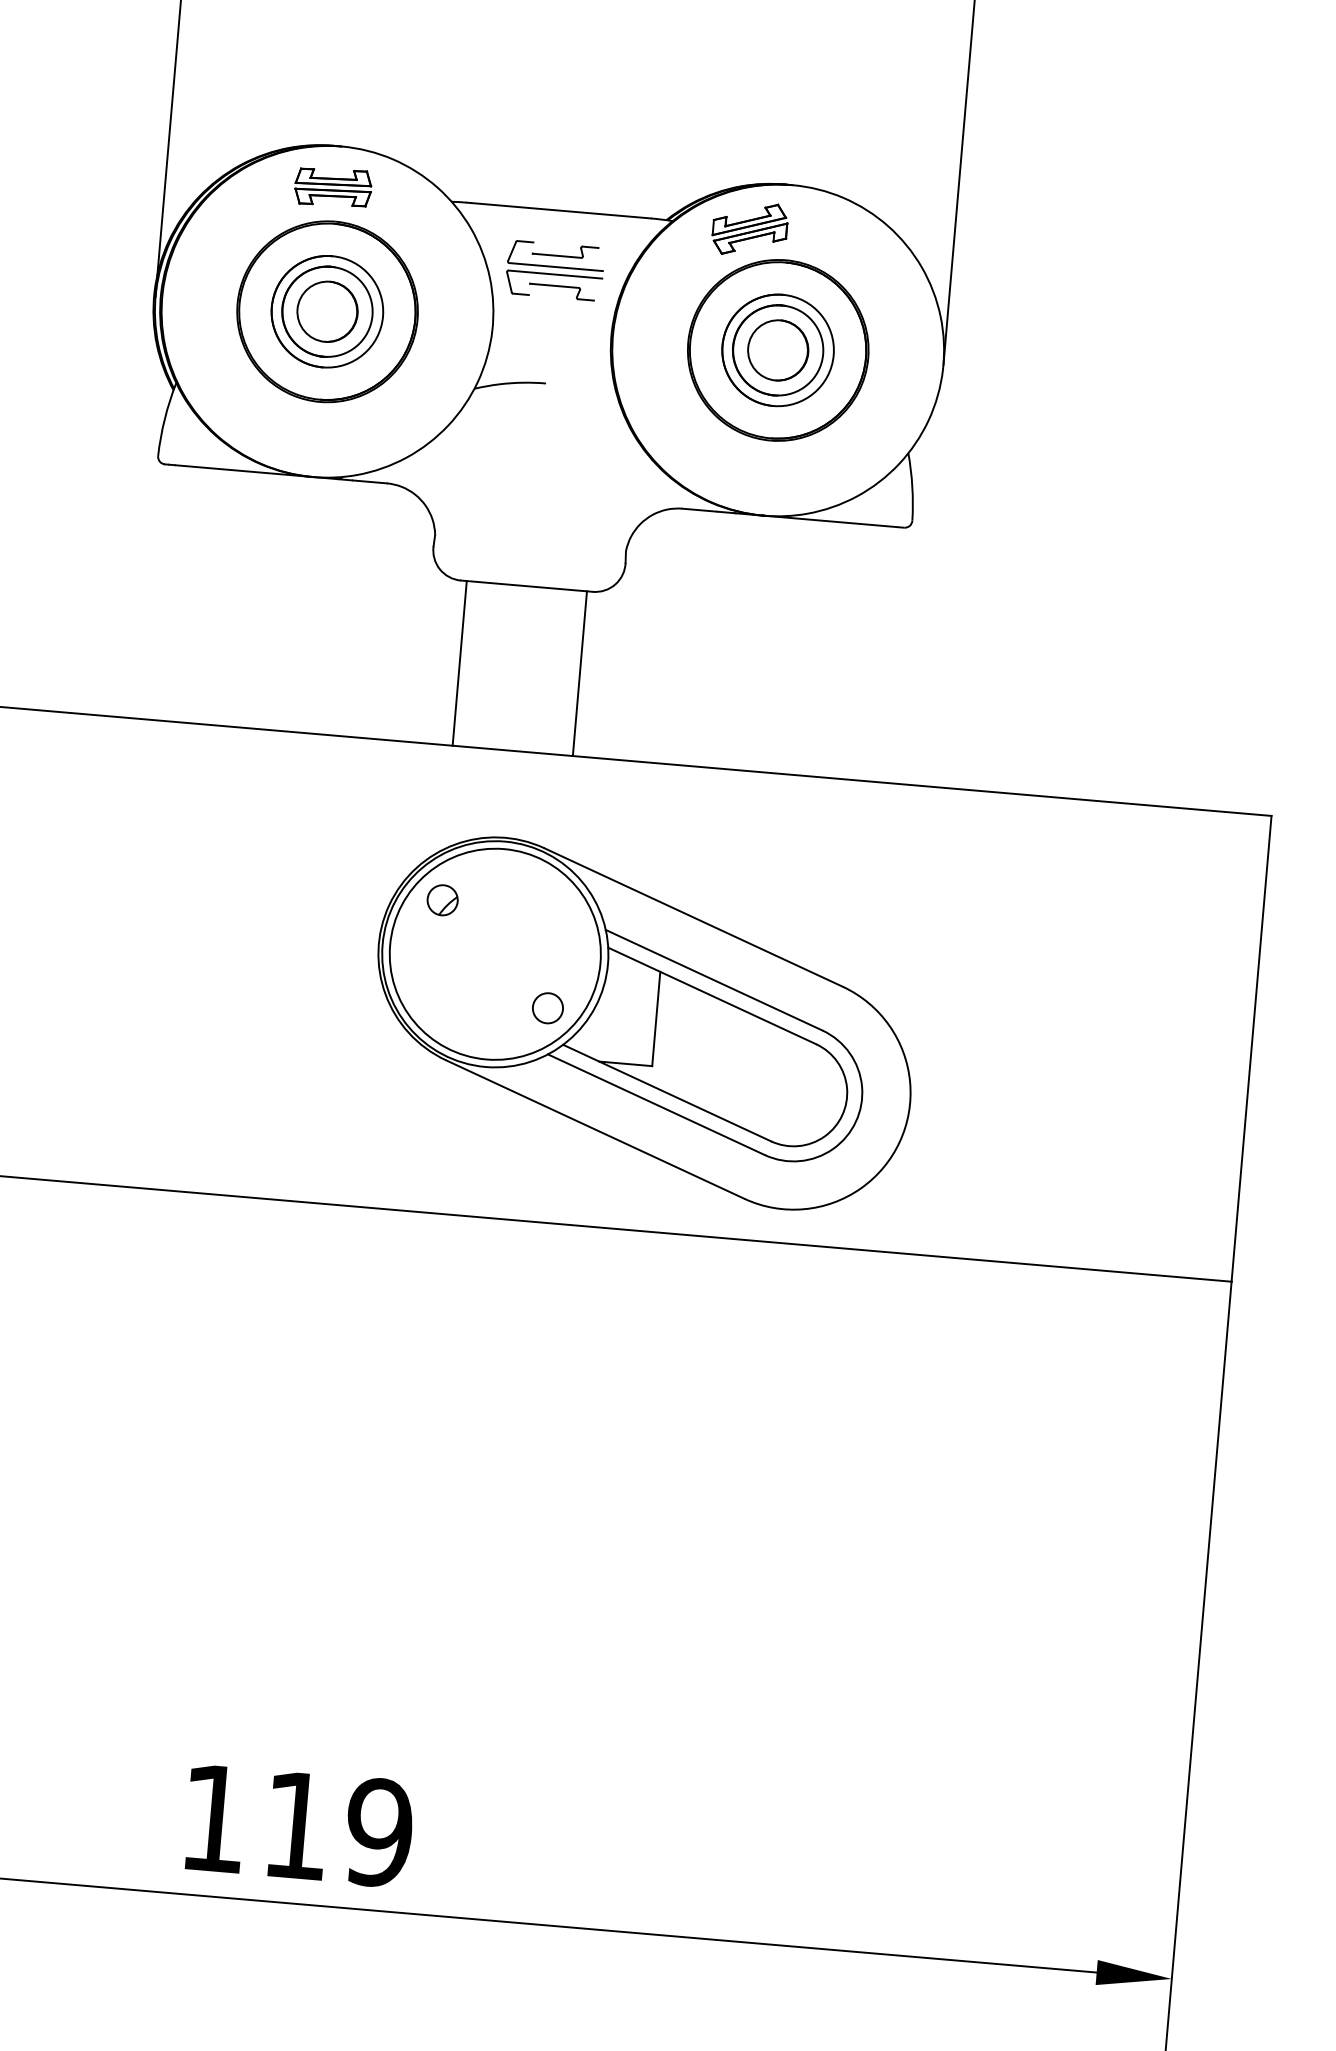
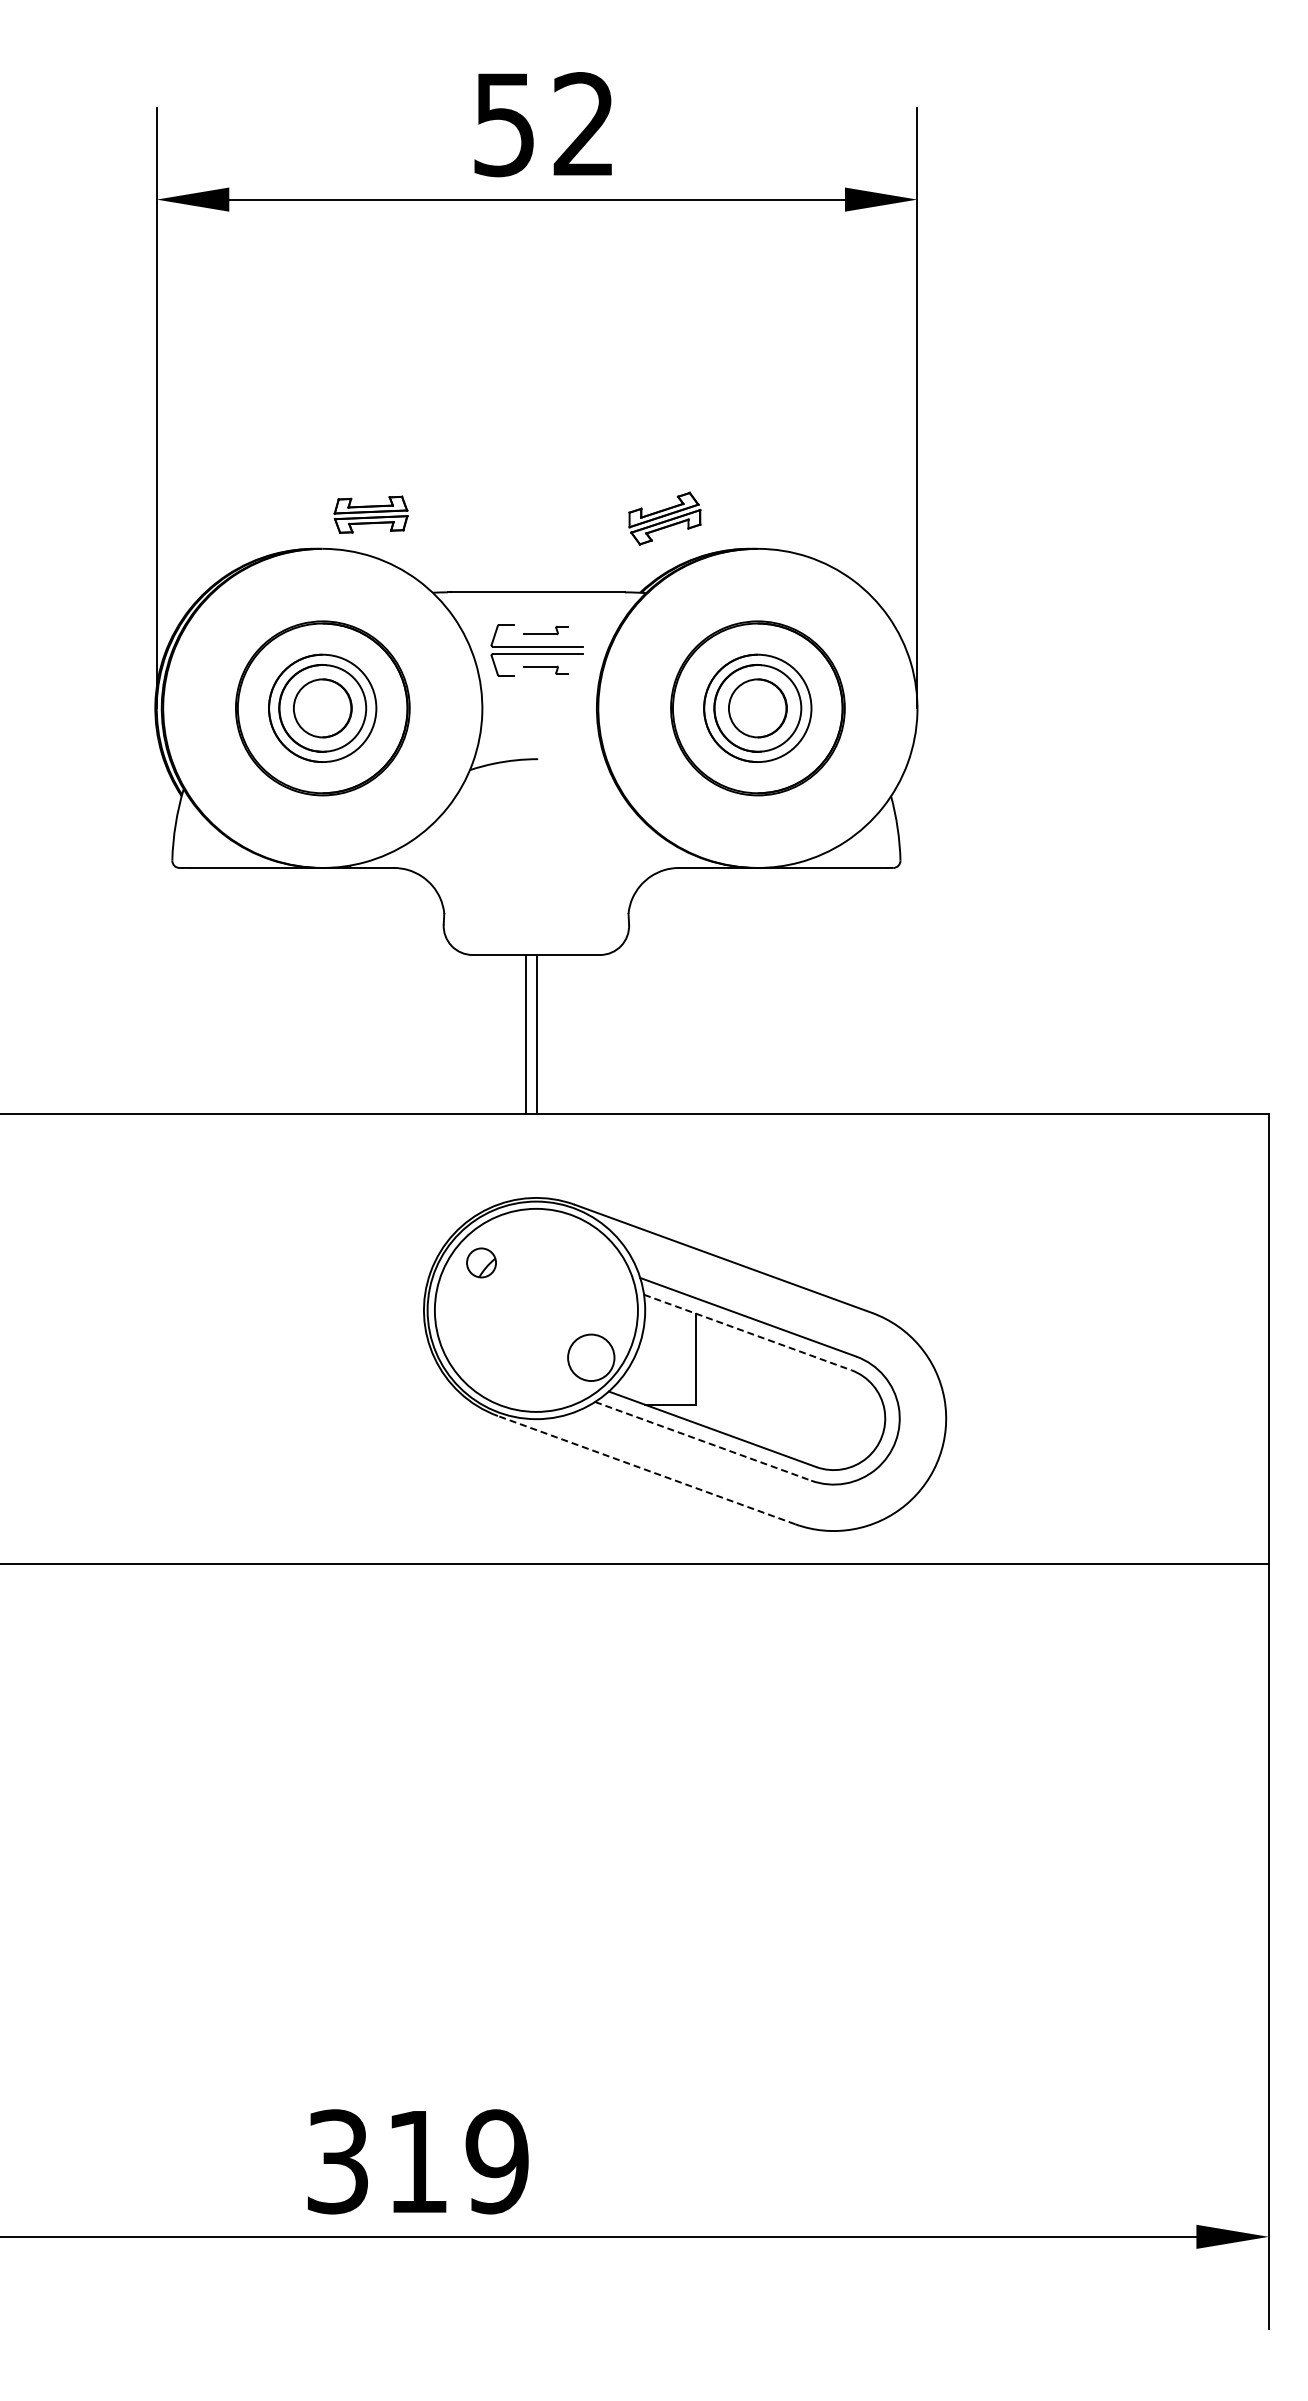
part: (332, 187) -> (370, 514), moved
part: (749, 229) -> (664, 518), moved
part: (565, 250) -> (545, 630), size x0.7
part: (561, 292) -> (545, 670), size x0.7
line: (459, 663) -> (526, 1034), moved
line: (579, 673) -> (537, 1034), moved
line: (713, 996) -> (748, 1332), solid -> dashed
circle: (547, 1007) -> (590, 1357), size x1.6
line: (656, 1104) -> (703, 1441), solid -> dashed
line: (595, 1128) -> (646, 1469), solid -> dashed
text: (213, 1818) -> (337, 2161), 119 -> 319

